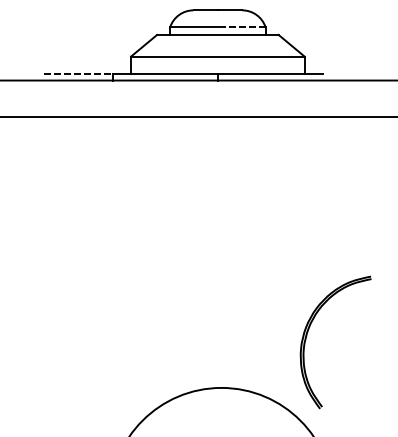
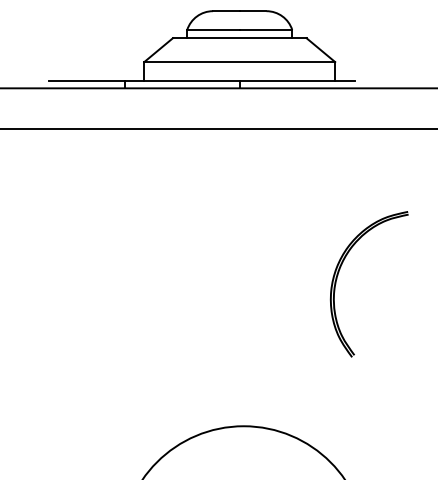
line: (241, 27) -> (265, 29), dashed -> solid
line: (78, 74) -> (86, 81), dashed -> solid
part: (307, 334) -> (338, 275), moved

